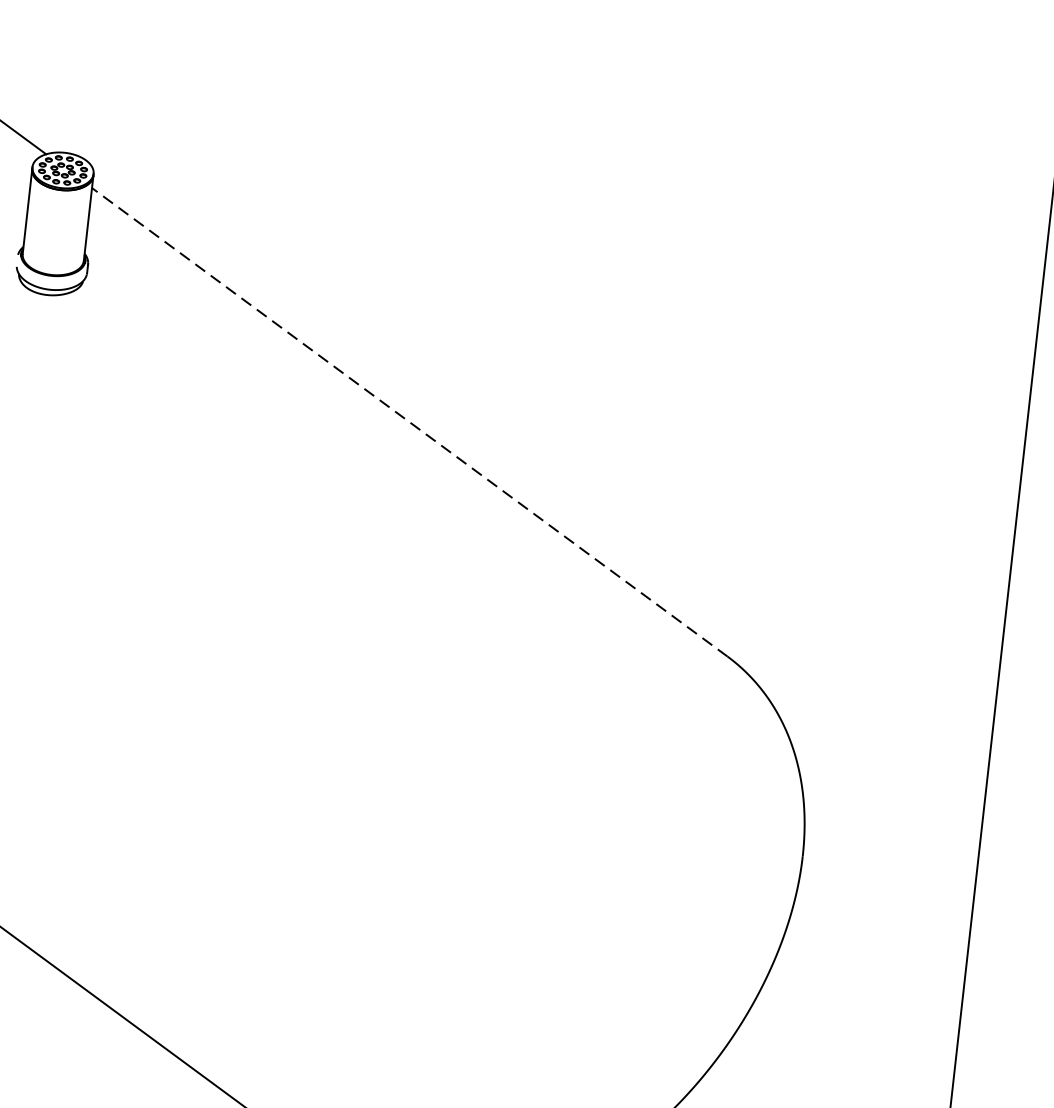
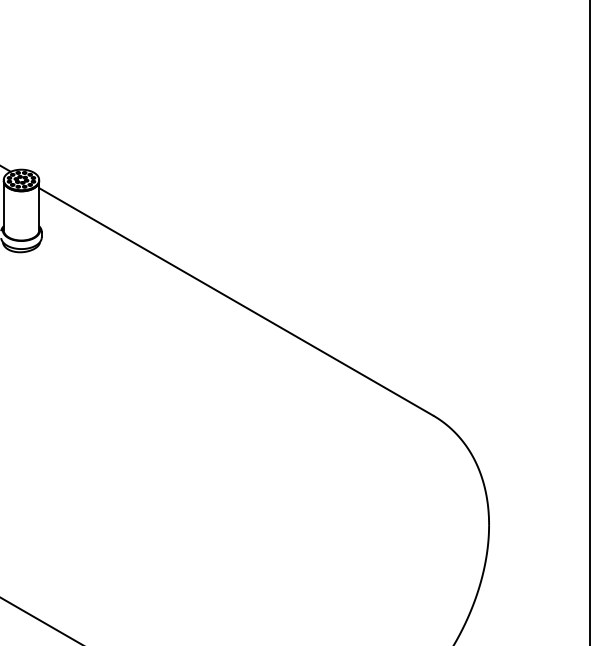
line: (408, 421) -> (235, 301), dashed -> solid

